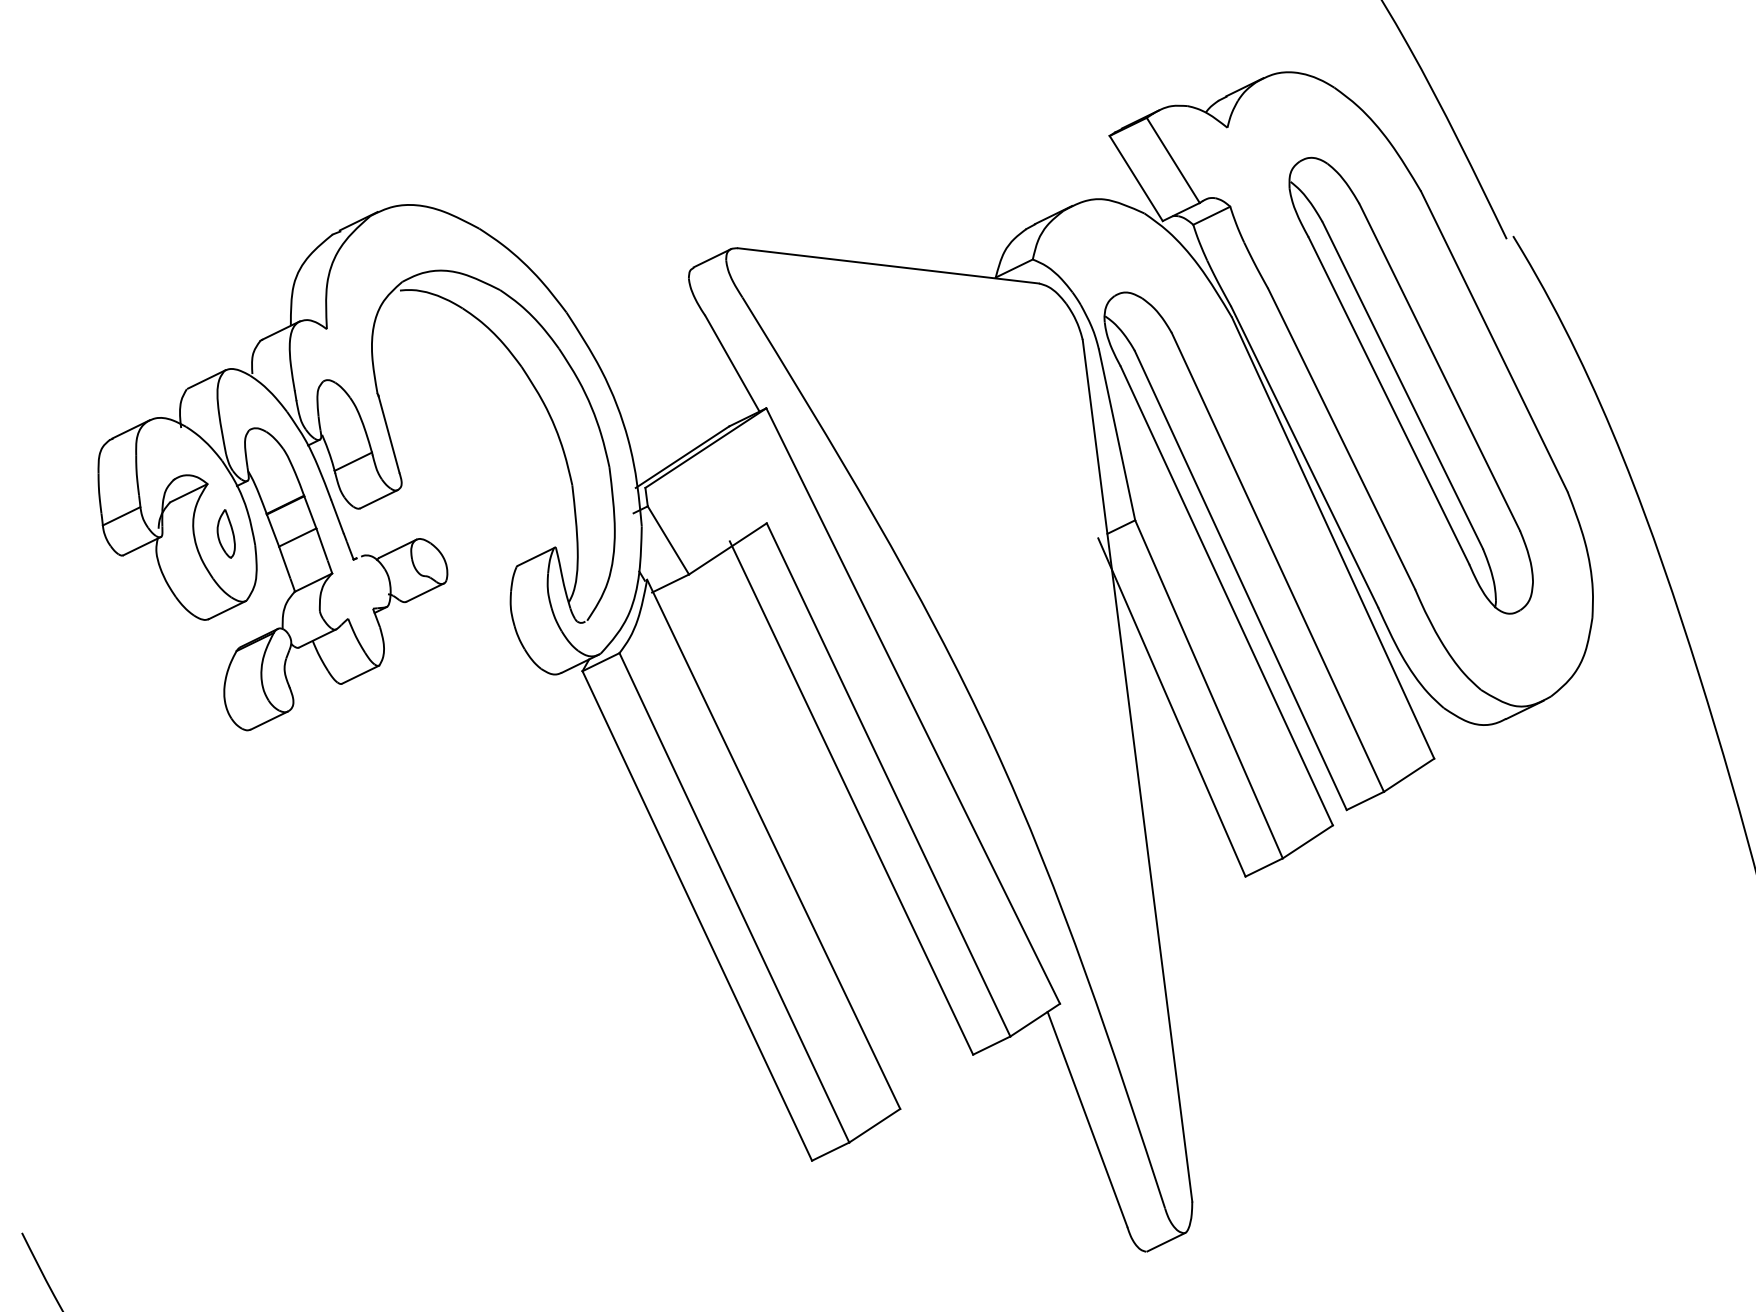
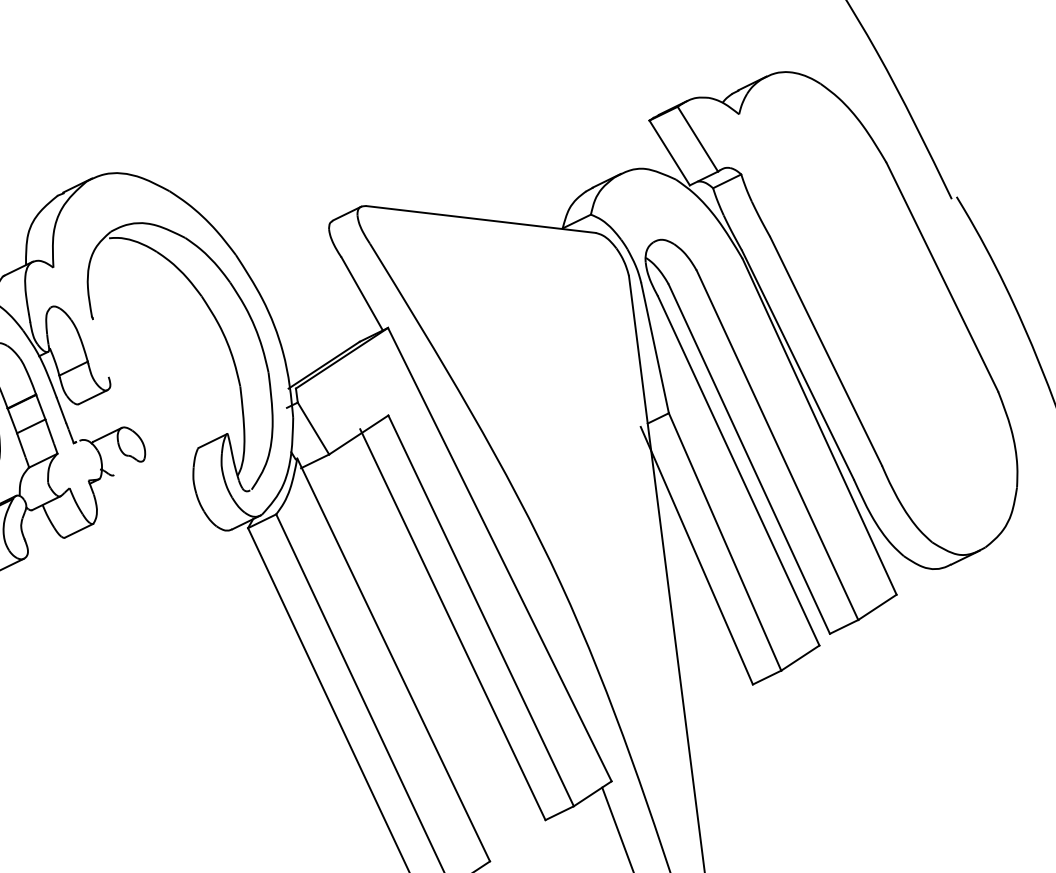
part: (1410, 385) -> (878, 310), removed
line: (388, 434) -> (100, 347), removed
line: (424, 592) -> (127, 468), removed

